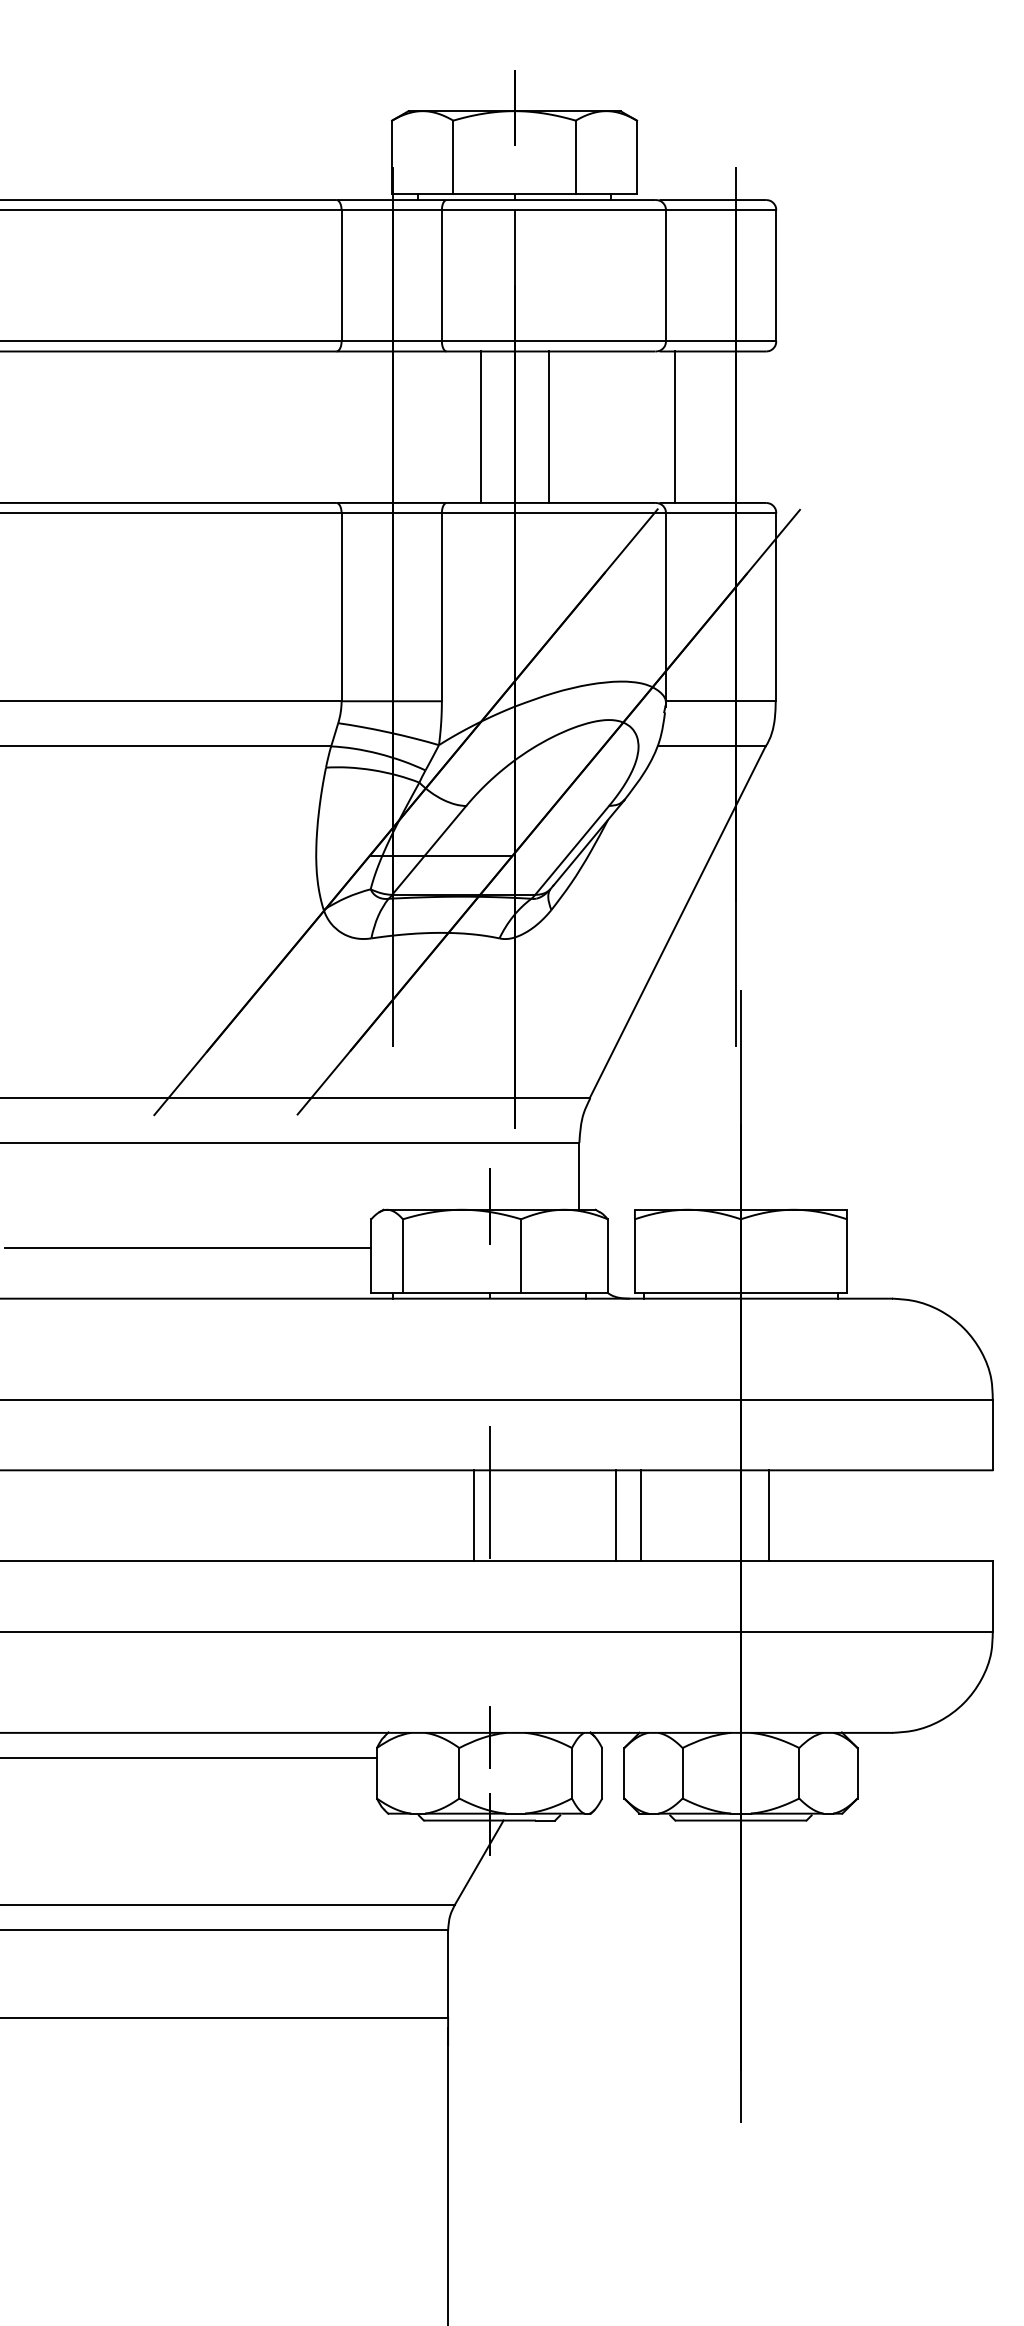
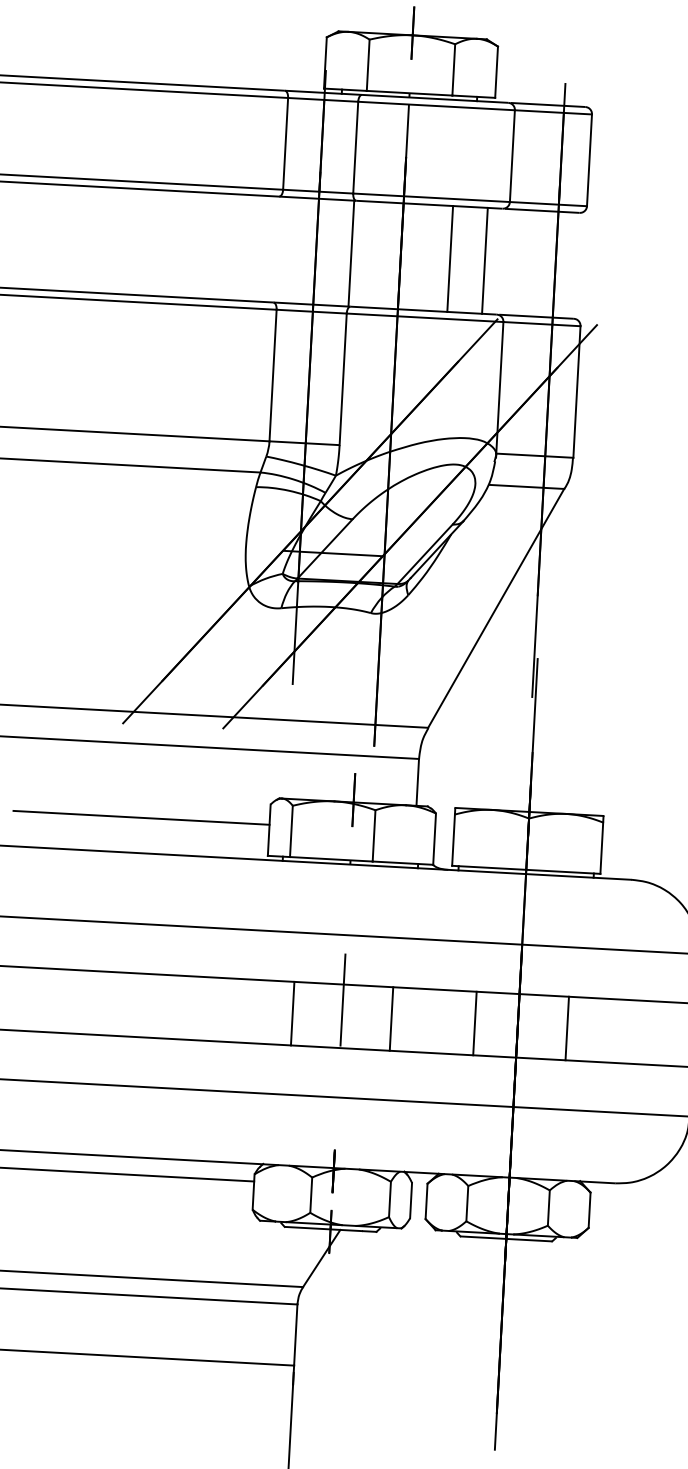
line: (480, 427) -> (351, 253), moved
line: (549, 427) -> (450, 259), moved
line: (674, 427) -> (484, 261), moved
line: (473, 1515) -> (292, 1013), moved
line: (616, 1515) -> (391, 1018), moved
line: (640, 1515) -> (474, 1023), moved
line: (768, 1515) -> (567, 1028), moved

